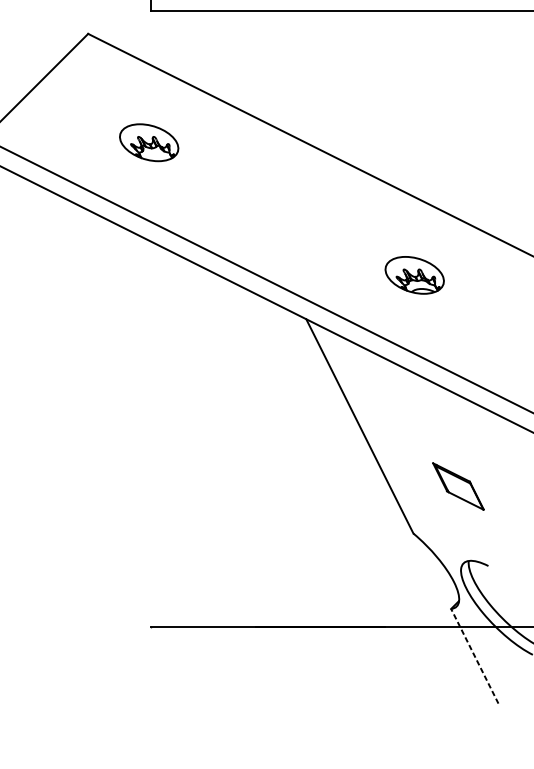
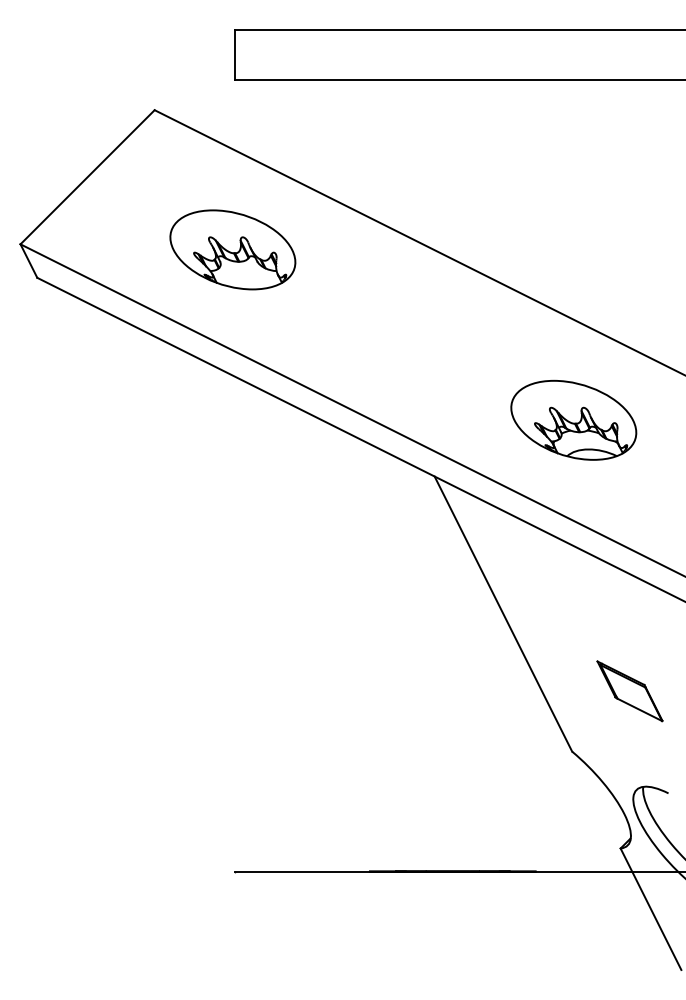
part: (148, 142) -> (232, 249), size x1.67
part: (414, 274) -> (573, 419), size x1.67
line: (475, 656) -> (651, 909), dashed -> solid

